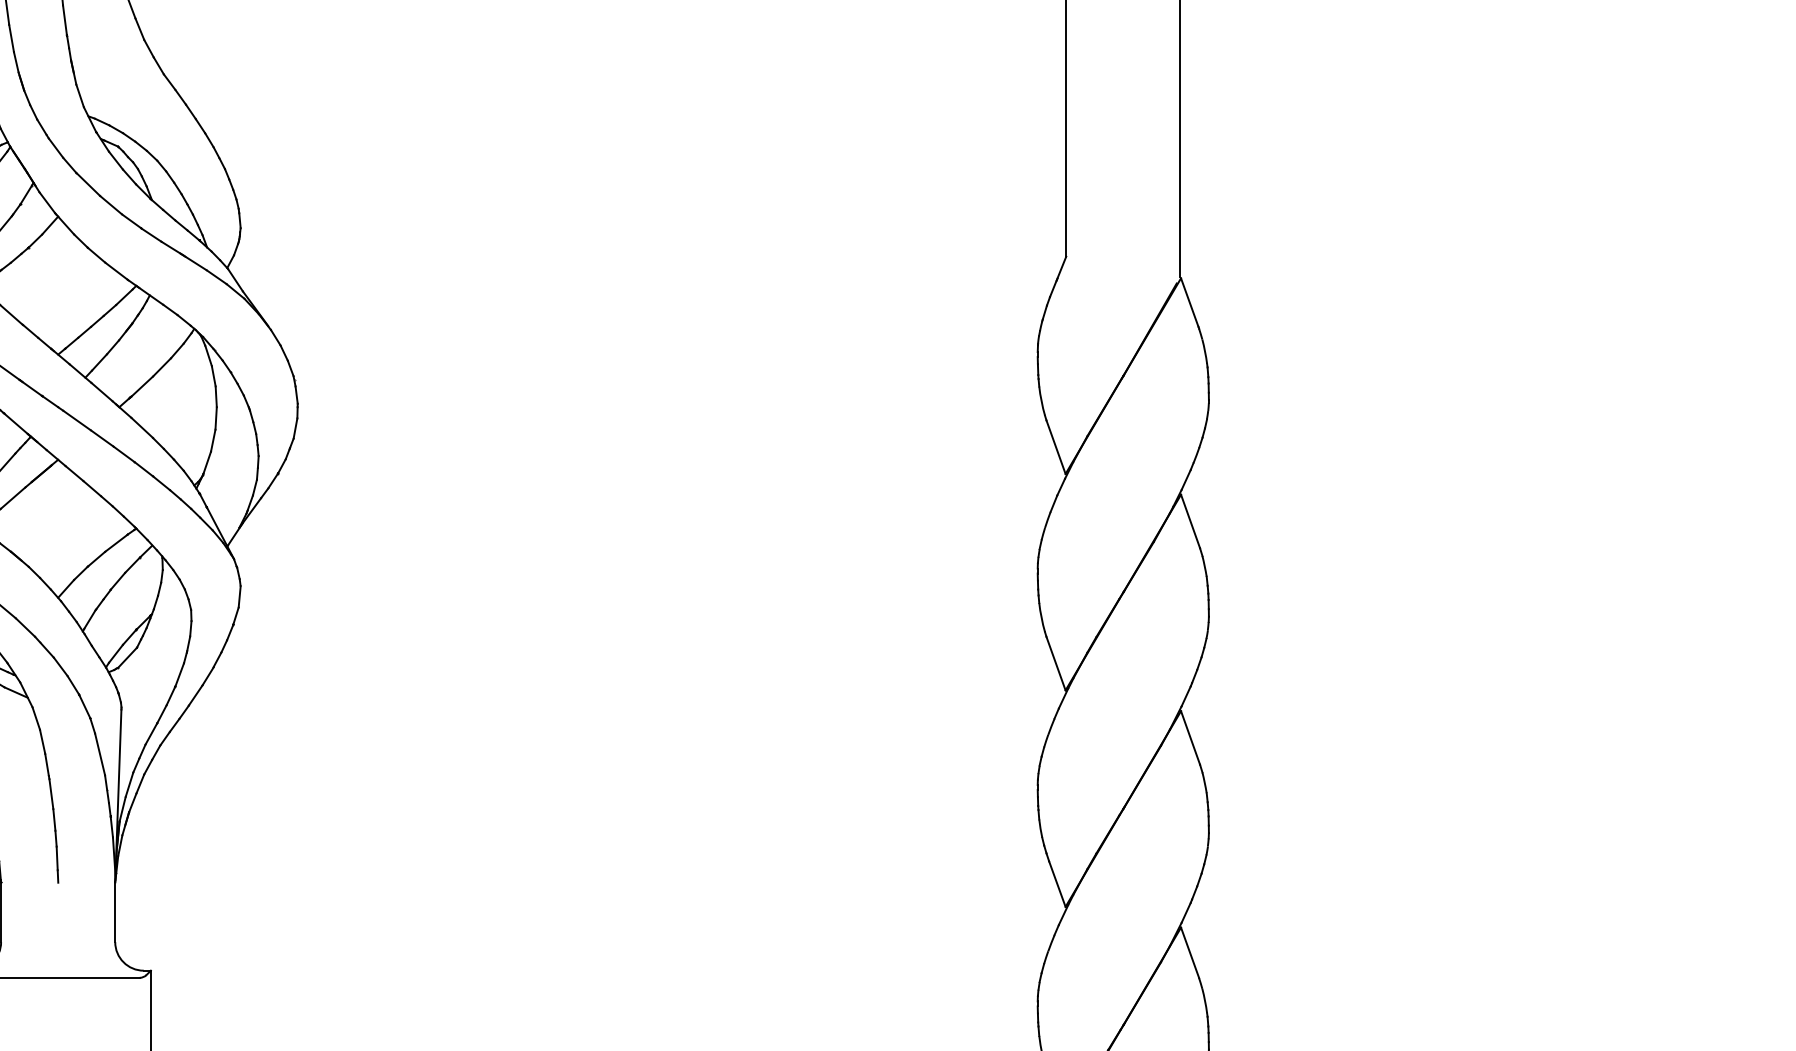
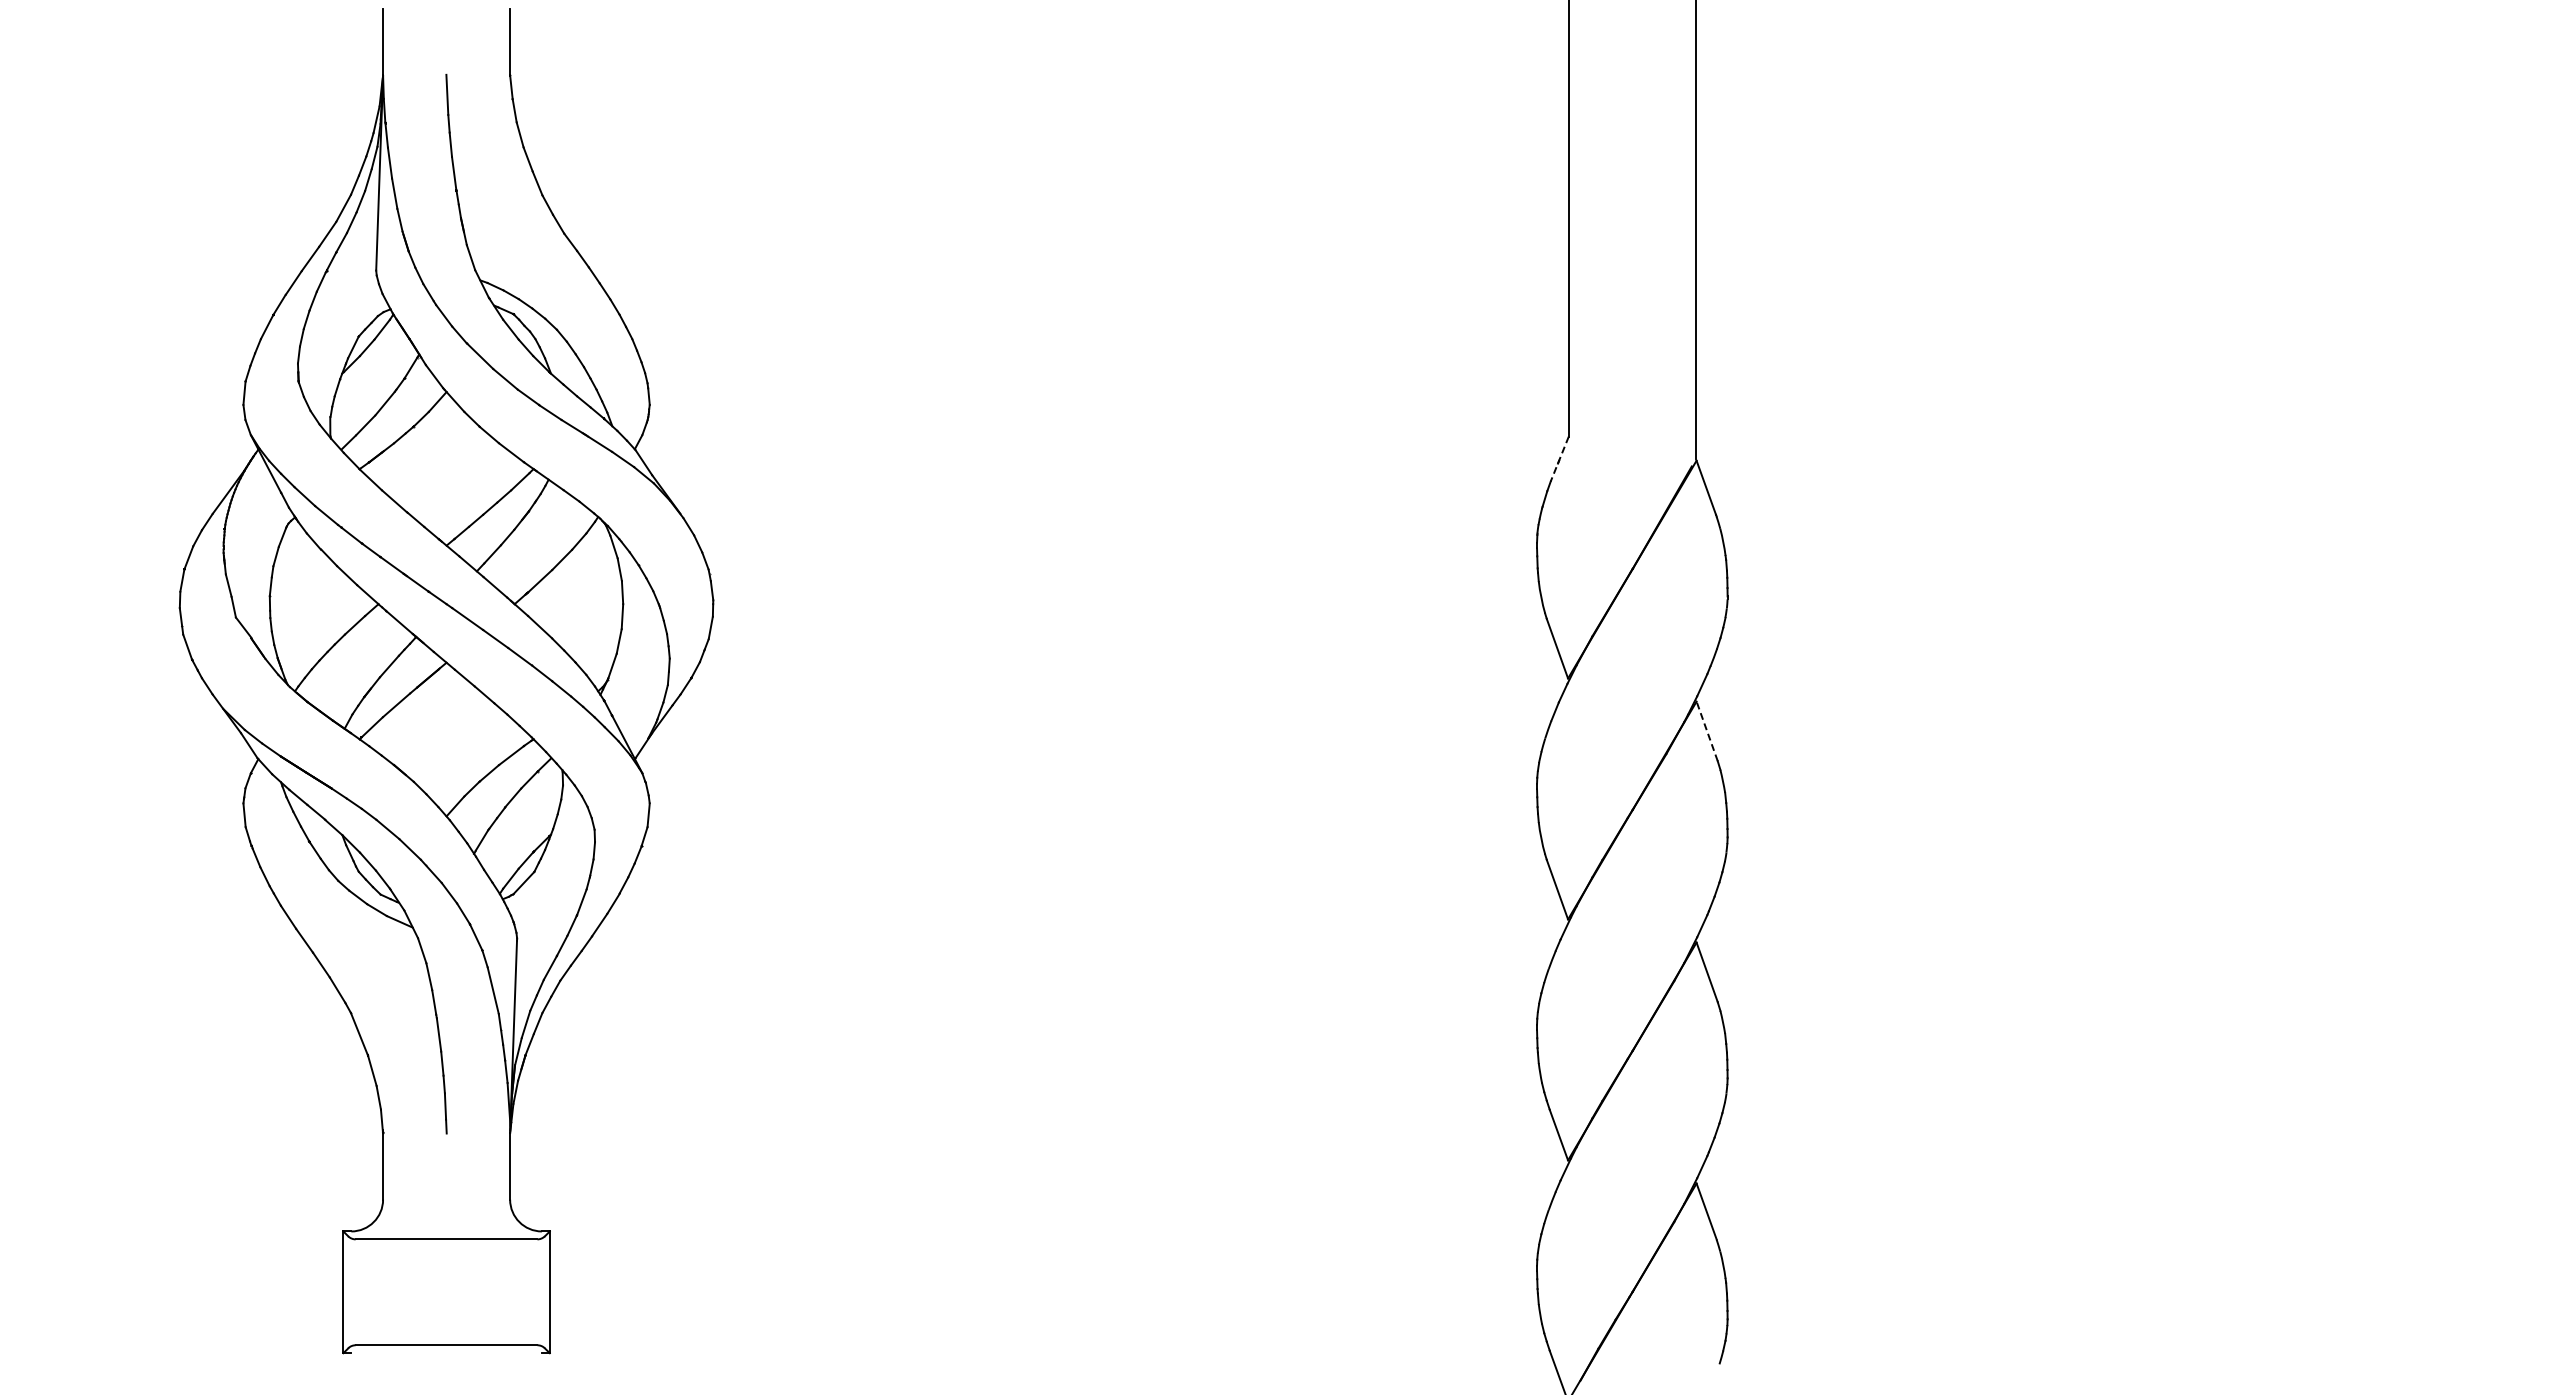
line: (1057, 277) -> (1559, 459), solid -> dashed
line: (1190, 521) -> (1707, 731), solid -> dashed

